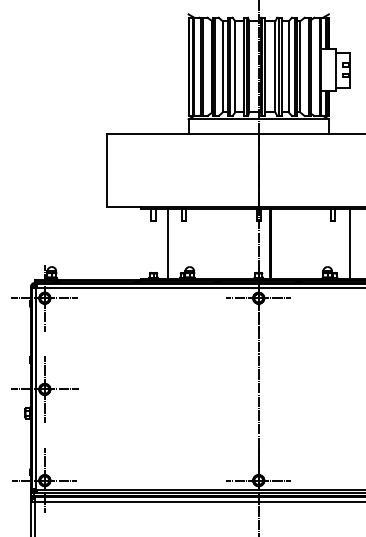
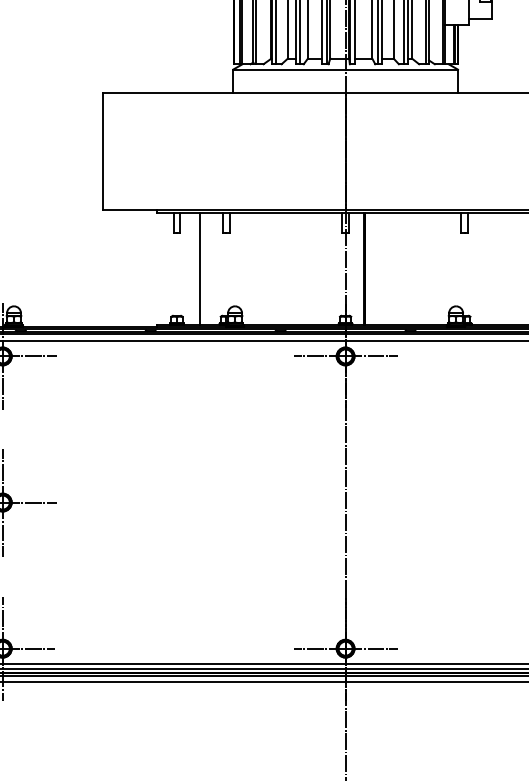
line: (349, 243) -> (491, 268), removed

